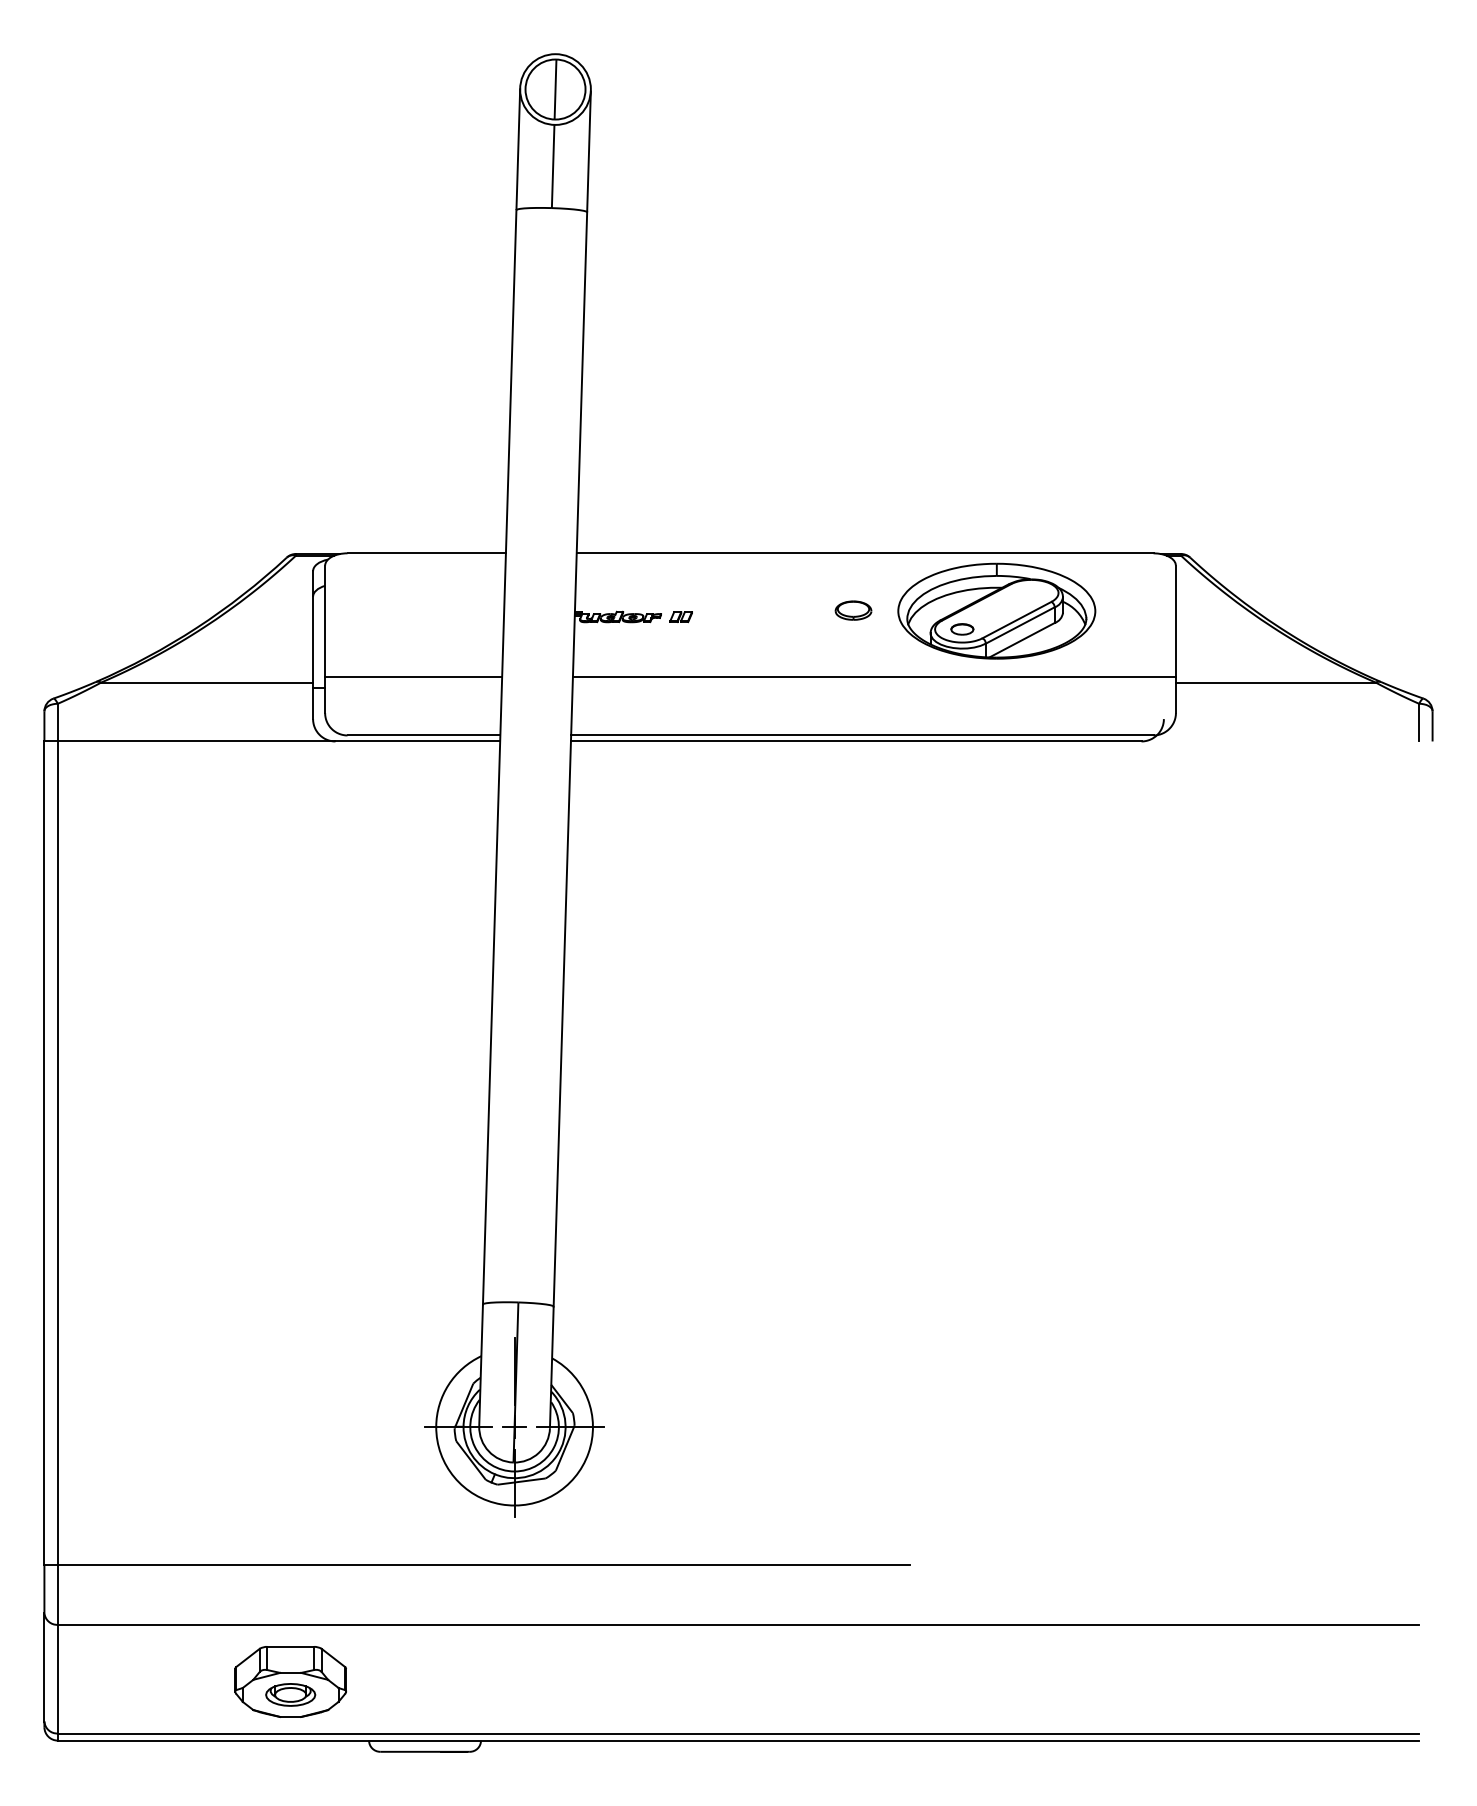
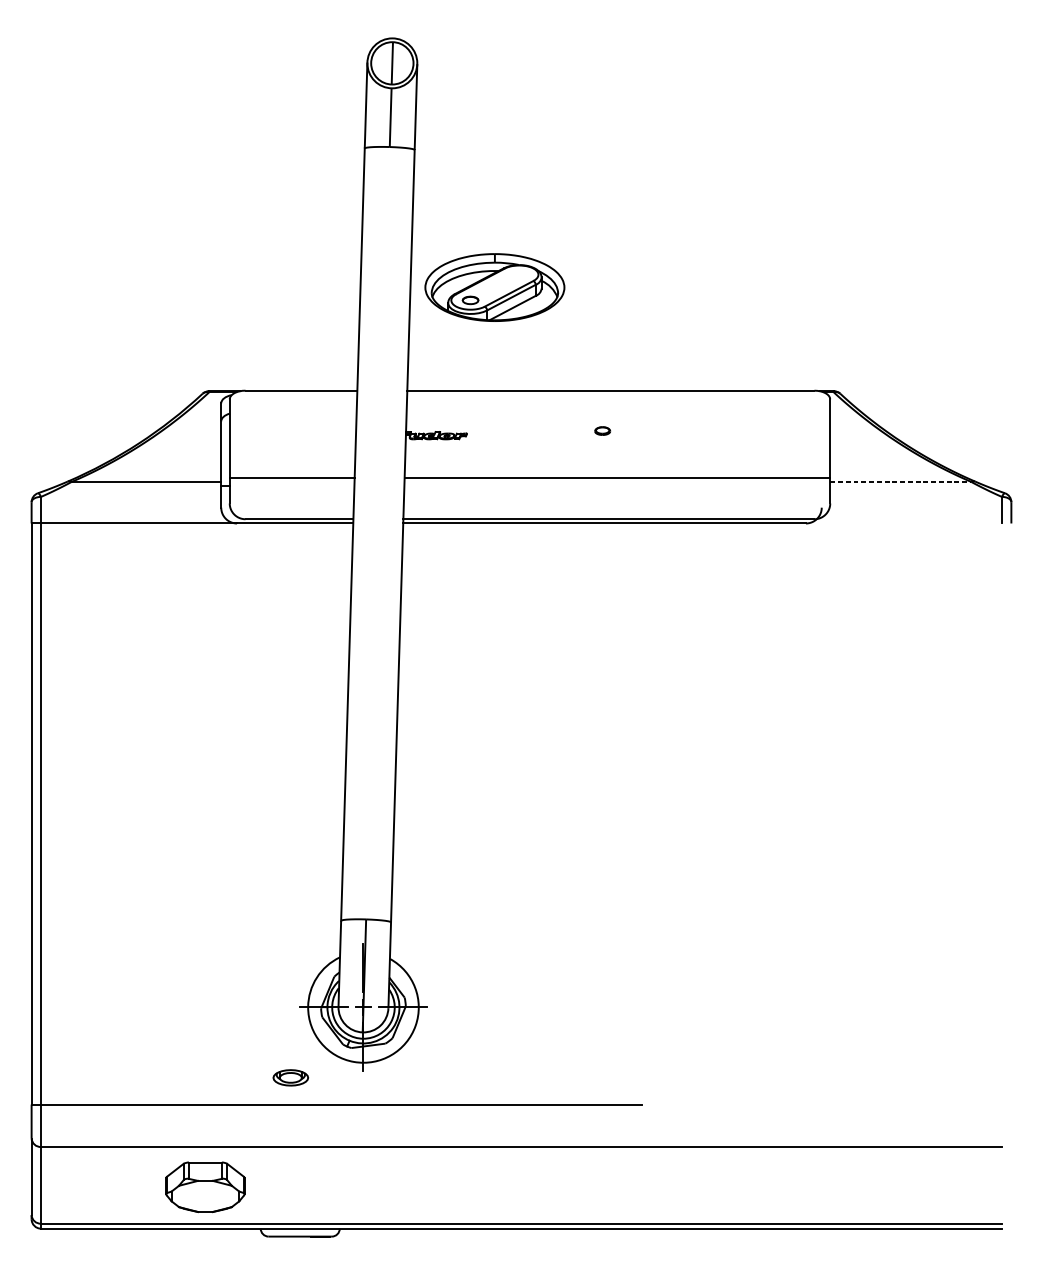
part: (853, 610) -> (602, 431), size x0.6
part: (996, 610) -> (494, 287), moved
part: (680, 617) -> (480, 435), removed
line: (1275, 682) -> (900, 481), solid -> dashed
part: (290, 1694) -> (290, 1077), moved

